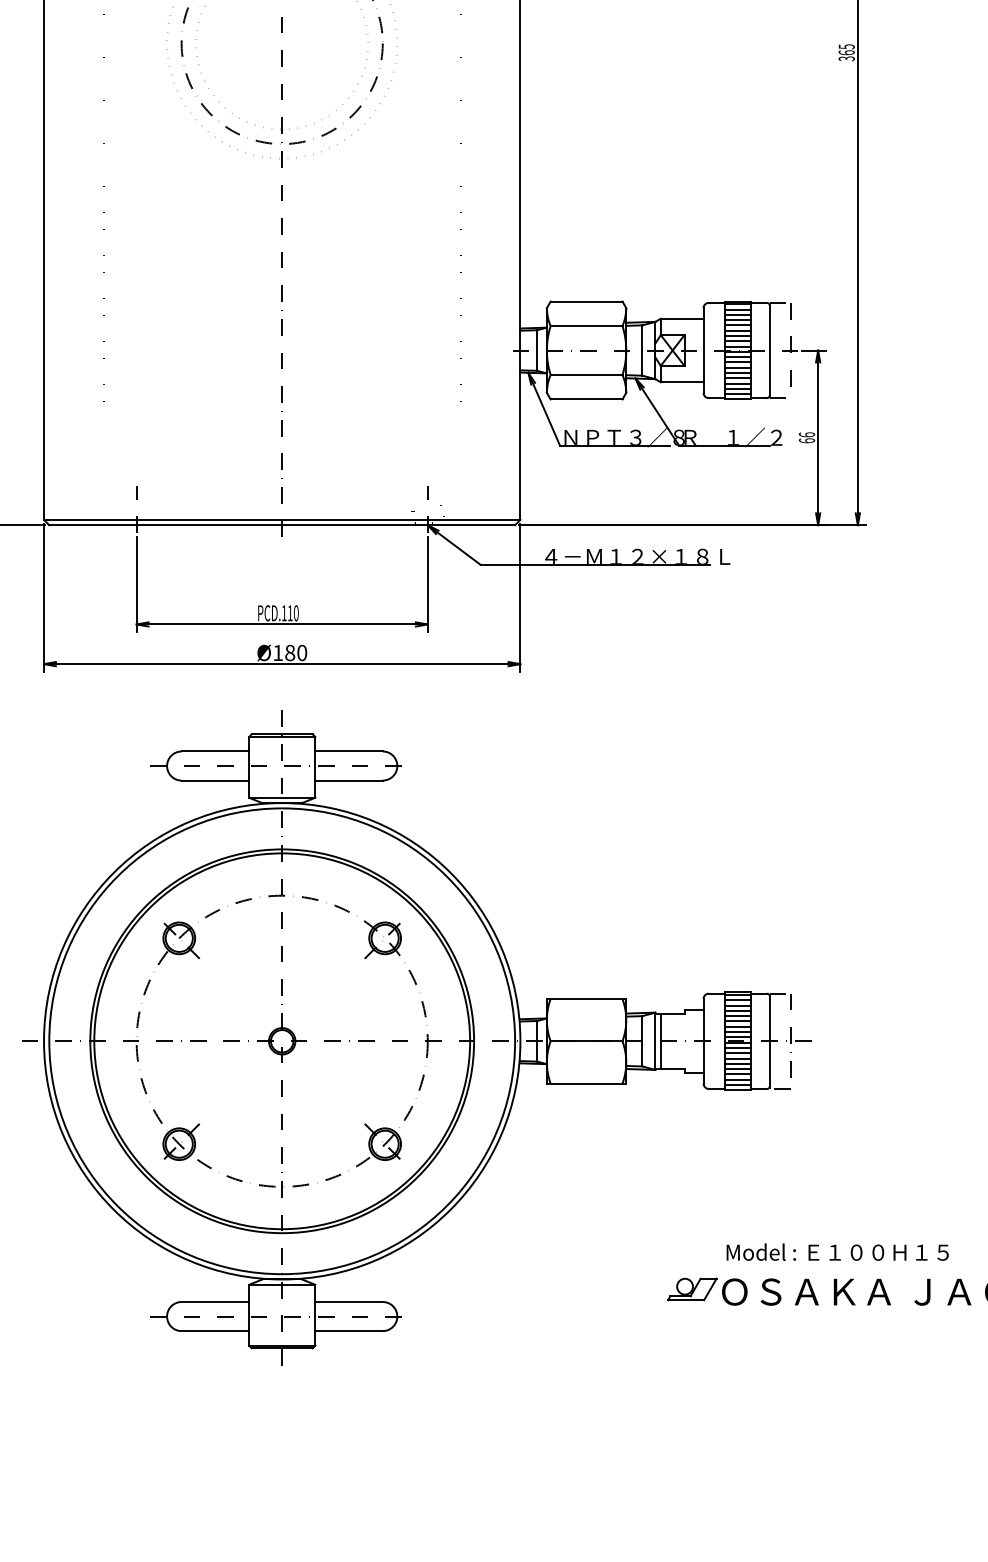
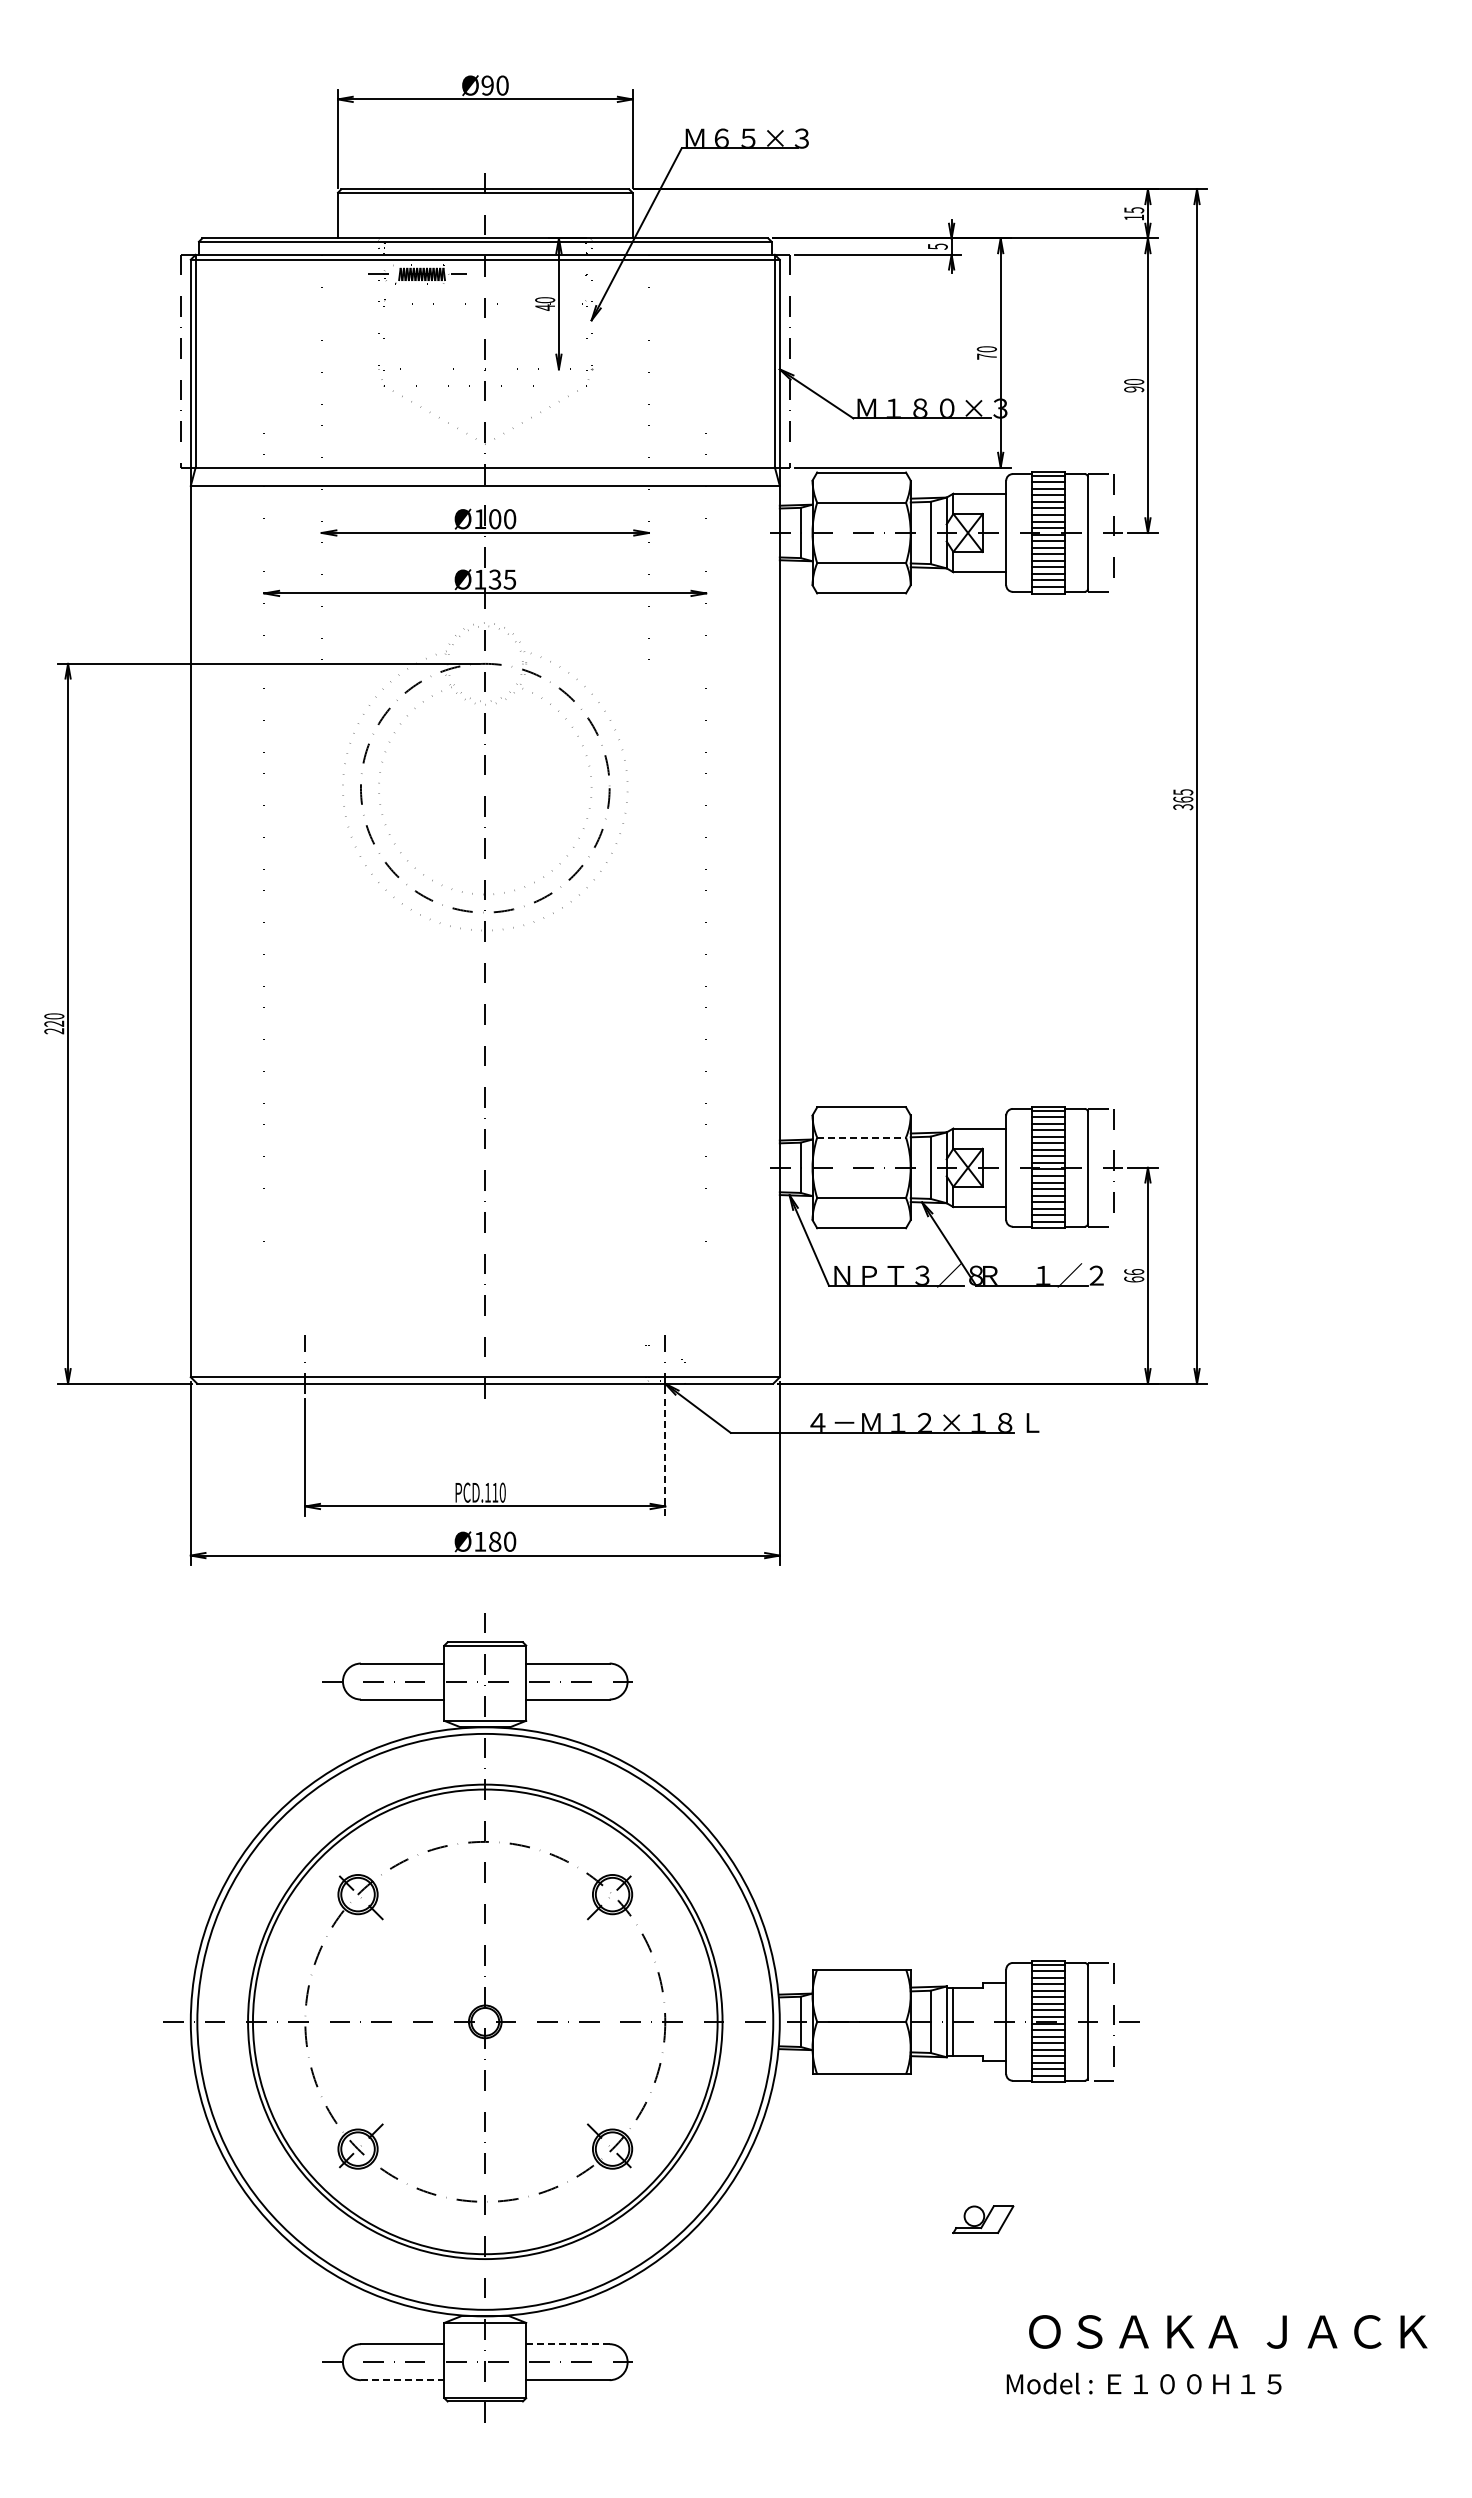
line: (587, 326) -> (862, 1137), solid -> dashed
line: (427, 584) -> (665, 1457), solid -> dashed
text: (837, 1252) -> (1143, 2383), moved
part: (692, 1289) -> (983, 2219), moved
line: (348, 1302) -> (567, 2344), solid -> dashed
line: (215, 1331) -> (402, 2380), solid -> dashed

